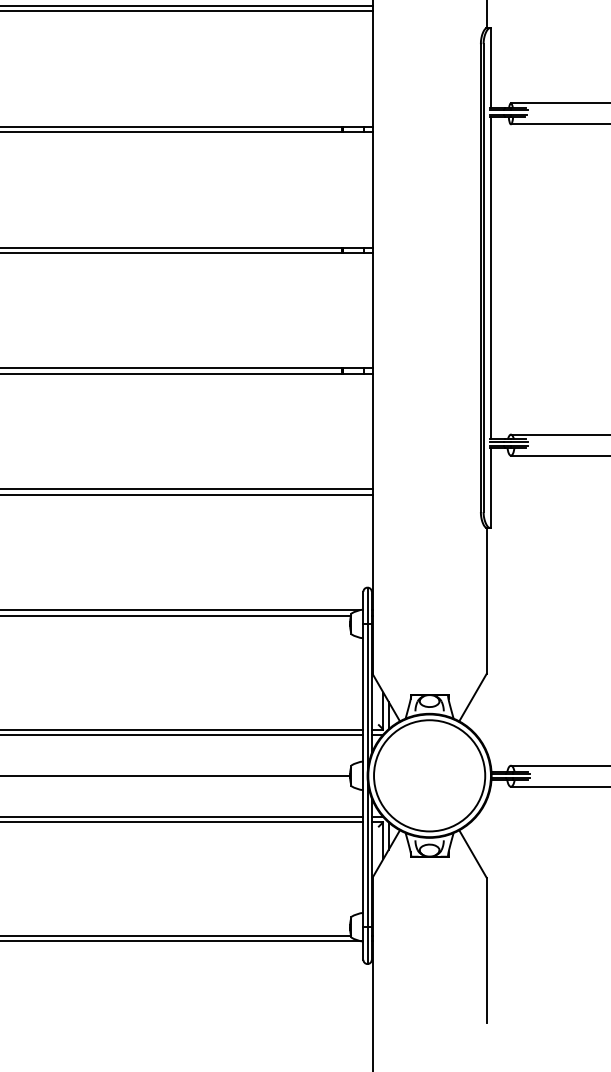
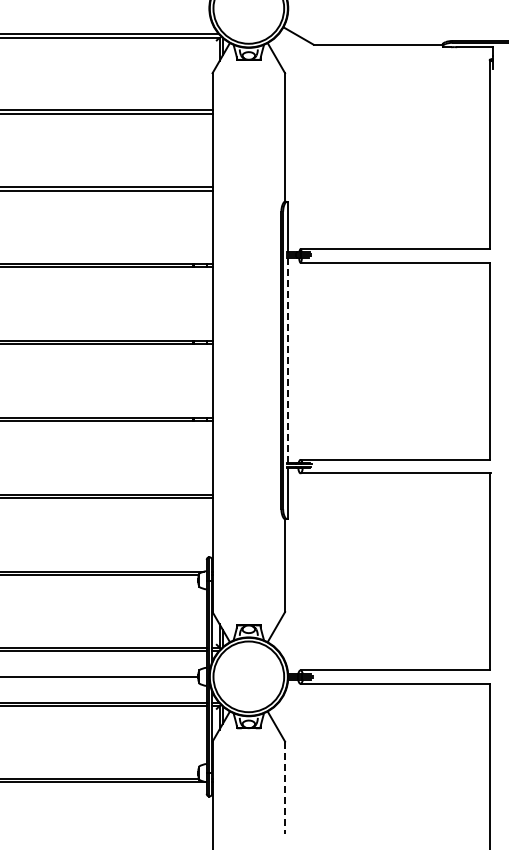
line: (490, 278) -> (287, 360), solid -> dashed
line: (487, 951) -> (285, 788), solid -> dashed

